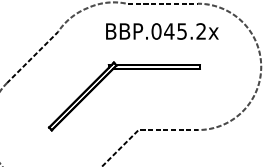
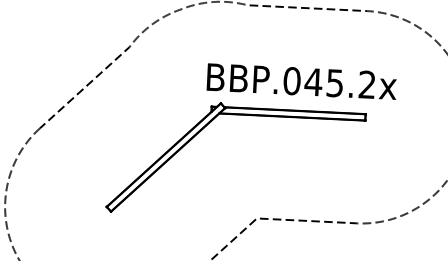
text: (162, 31) -> (302, 81), moved

